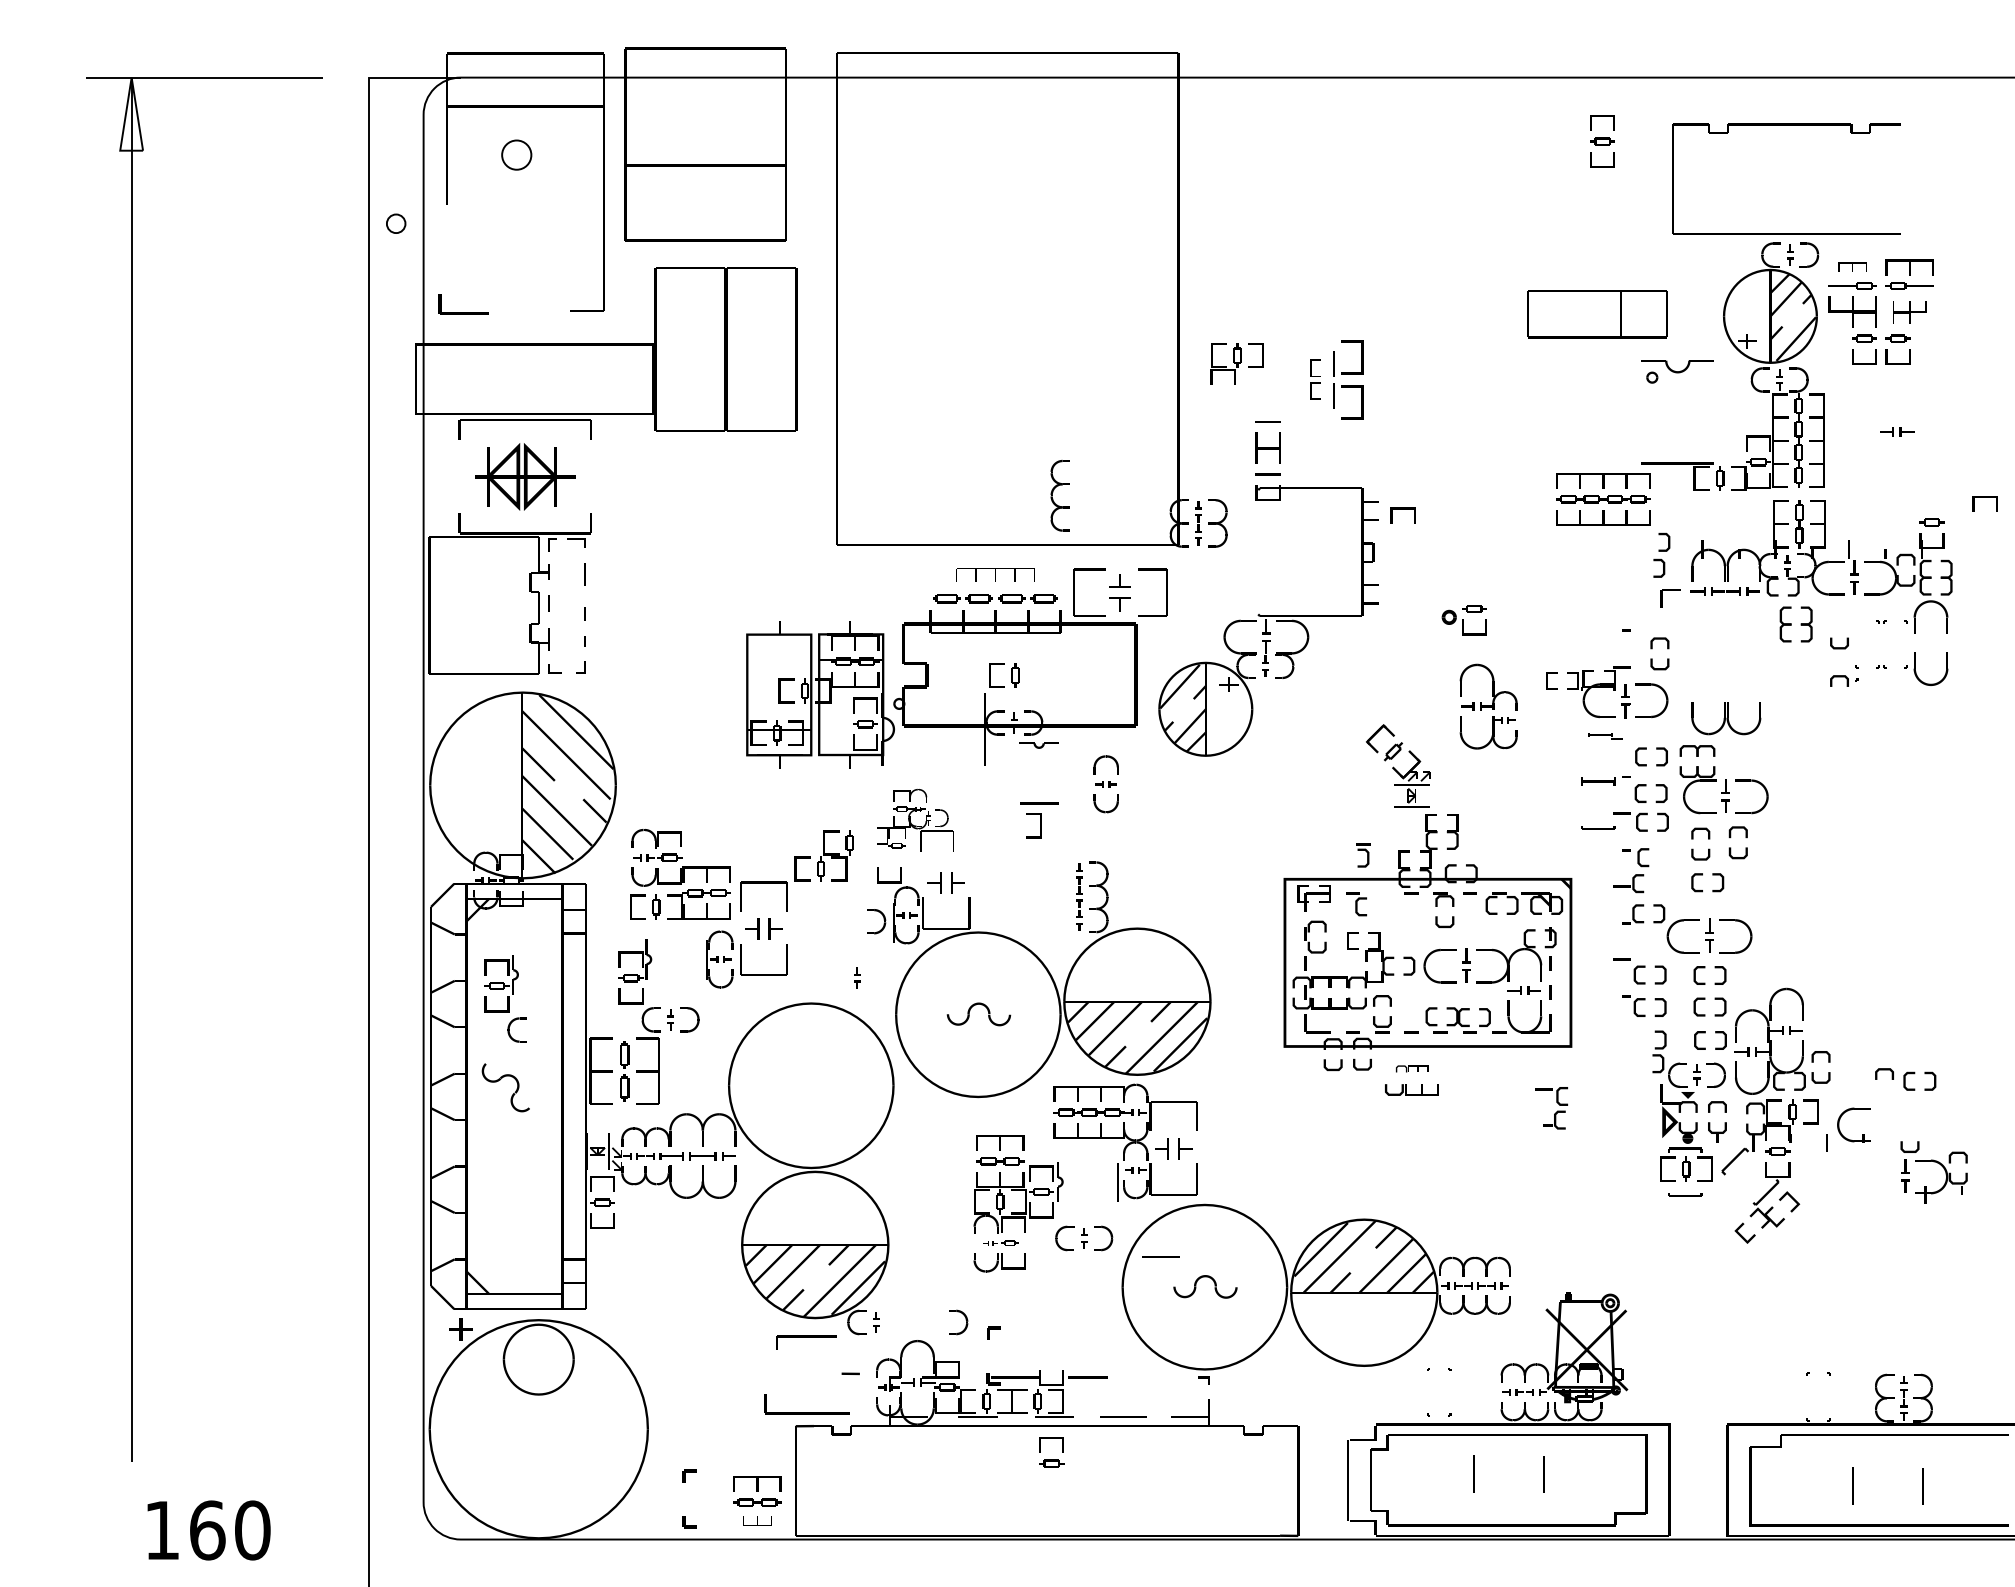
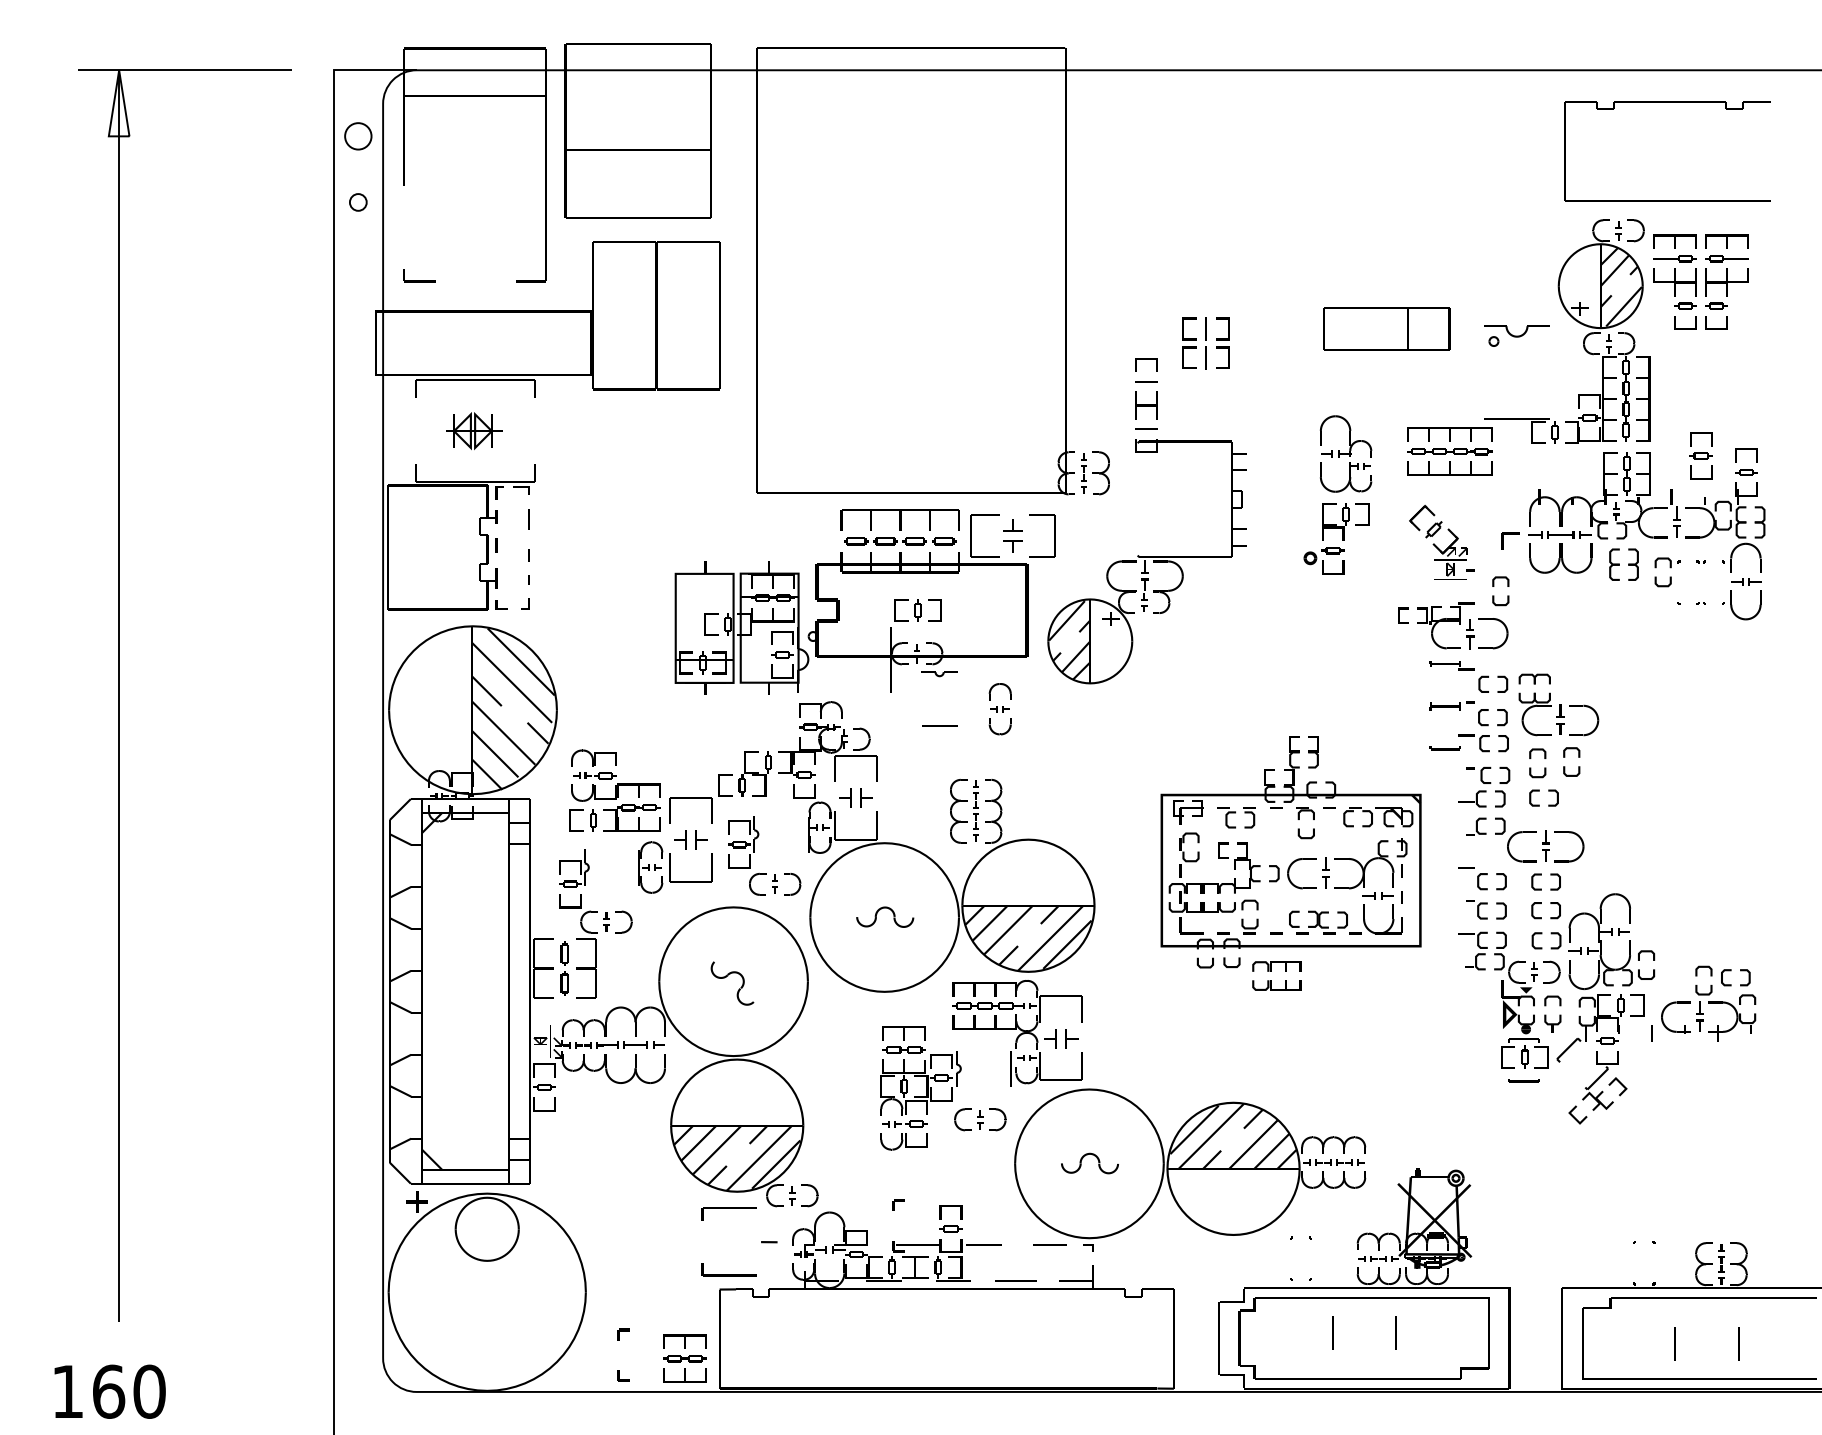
part: (1786, 125) -> (1667, 102), moved
part: (1602, 140) -> (1700, 455), moved
part: (516, 155) -> (358, 136), moved
part: (1852, 266) -> (1674, 241), size x1.67
part: (463, 304) -> (419, 275), size x0.71
part: (1909, 312) -> (1726, 282), size x1.43
part: (1597, 313) -> (1386, 328), moved
part: (1237, 363) -> (1345, 521), moved
part: (1315, 378) -> (1189, 342), size x1.43
part: (1352, 378) -> (1222, 342), size x0.71
part: (1897, 431) -> (1746, 581), moved
part: (524, 476) -> (474, 430), size x0.62
part: (1053, 493) -> (952, 809), moved
part: (1984, 503) -> (1746, 455), moved
part: (1402, 514) -> (1146, 364), moved
part: (1661, 554) -> (1502, 786), moved
part: (994, 574) -> (899, 519), size x1.67
part: (1844, 680) -> (1667, 562), moved
part: (1488, 706) -> (1345, 453), moved
part: (1725, 718) -> (1560, 558), moved
part: (1605, 735) -> (1451, 665), size x1.43
part: (1398, 764) -> (1438, 541), moved
part: (915, 820) -> (827, 741), size x1.43
part: (1033, 825) -> (934, 610), moved
part: (1363, 855) -> (1249, 817), moved
curve: (884, 921) -> (799, 884), moved
part: (505, 998) -> (747, 855), moved
part: (1411, 1068) -> (1276, 966), size x1.67
part: (499, 1081) -> (726, 977), moved
part: (1551, 1107) -> (1472, 950), moved
part: (1938, 1164) -> (1729, 1005), moved
part: (1000, 1242) -> (904, 1123), size x1.43
line: (1160, 1255) -> (1049, 1244), moved
curve: (966, 1322) -> (816, 1195), moved
part: (805, 1404) -> (728, 1269), size x0.71
part: (1051, 1459) -> (950, 1225), moved
part: (756, 1521) -> (684, 1375), size x1.67
text: (208, 1530) -> (109, 1391), moved

